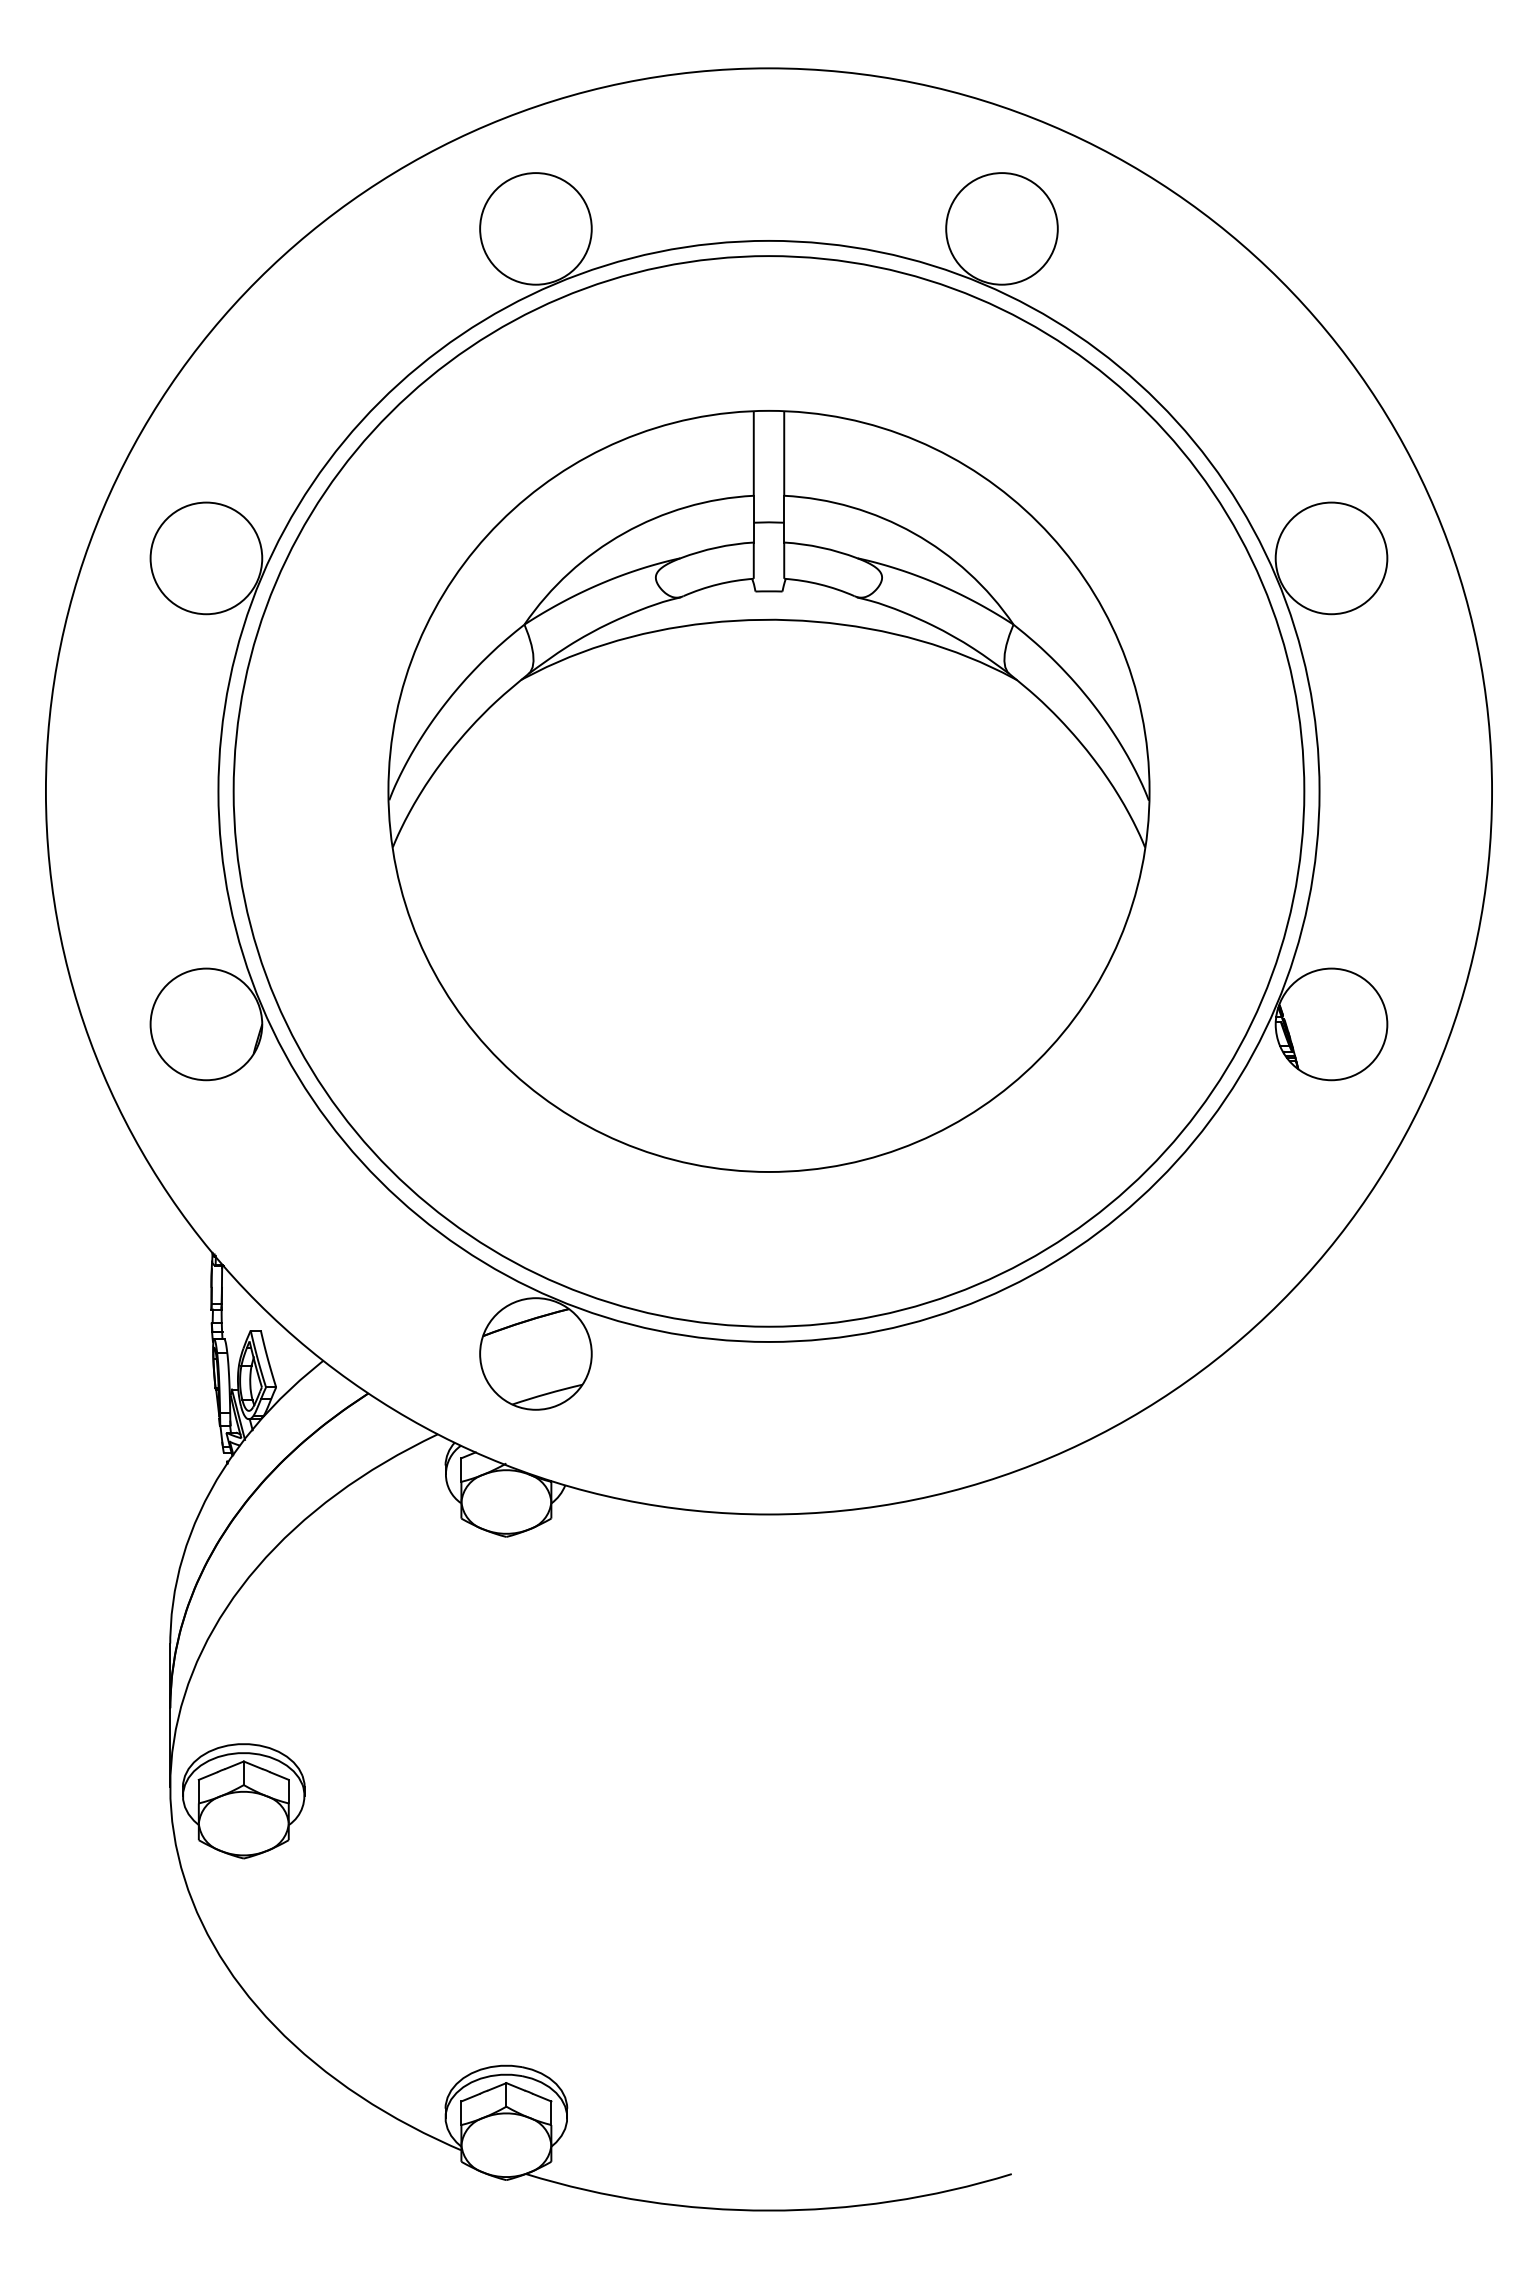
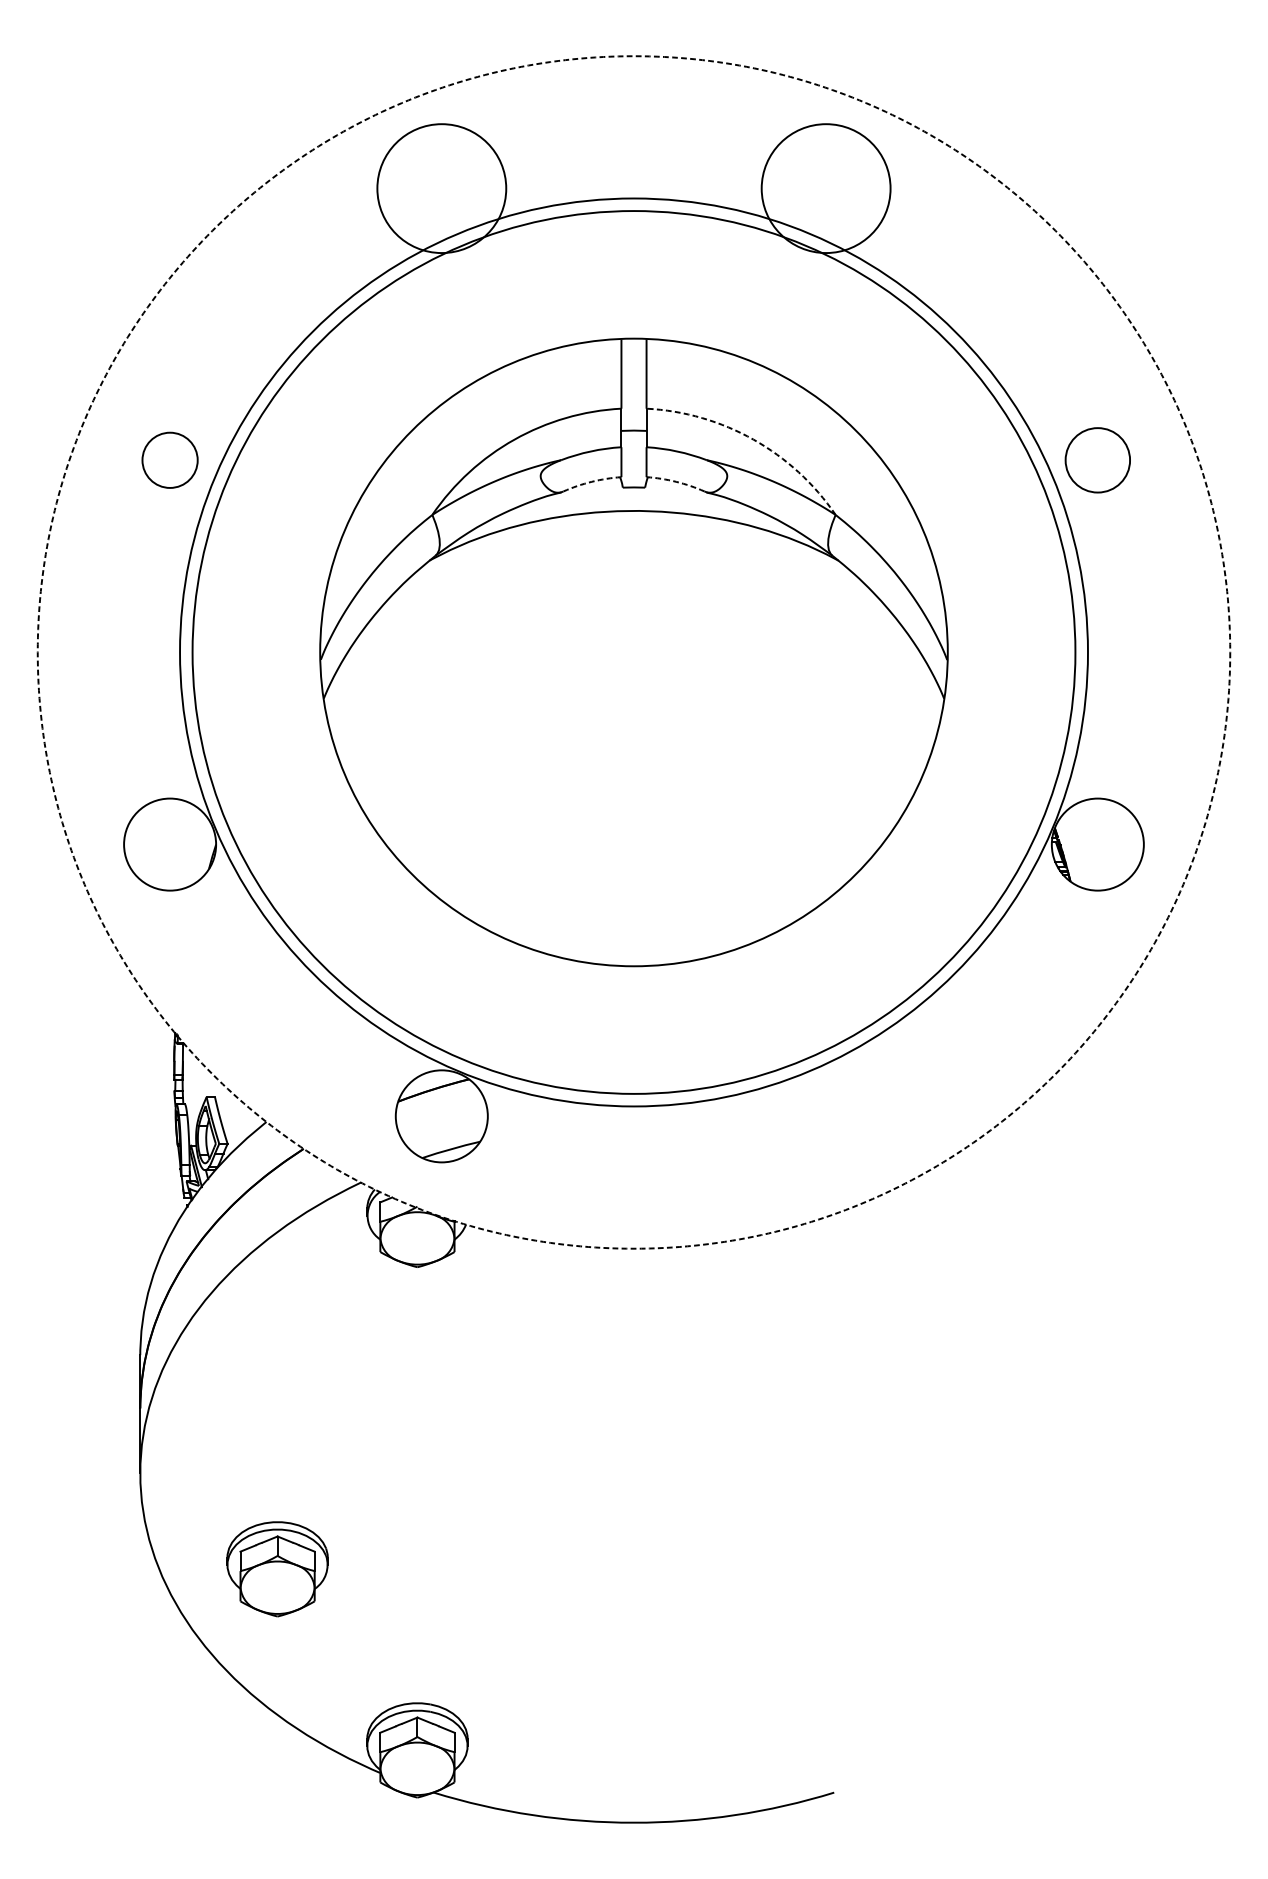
circle: (535, 228) -> (441, 188), size x1.4
circle: (1001, 228) -> (825, 188), size x1.4
arc: (913, 533) -> (753, 439), solid -> dashed
circle: (206, 558) -> (170, 460), size x0.6
circle: (1331, 558) -> (1097, 460), size x0.7
arc: (717, 584) -> (591, 481), solid -> dashed
arc: (820, 584) -> (676, 481), solid -> dashed
circle: (768, 791) -> (633, 652), solid -> dashed
part: (243, 1801) -> (277, 1569), moved

